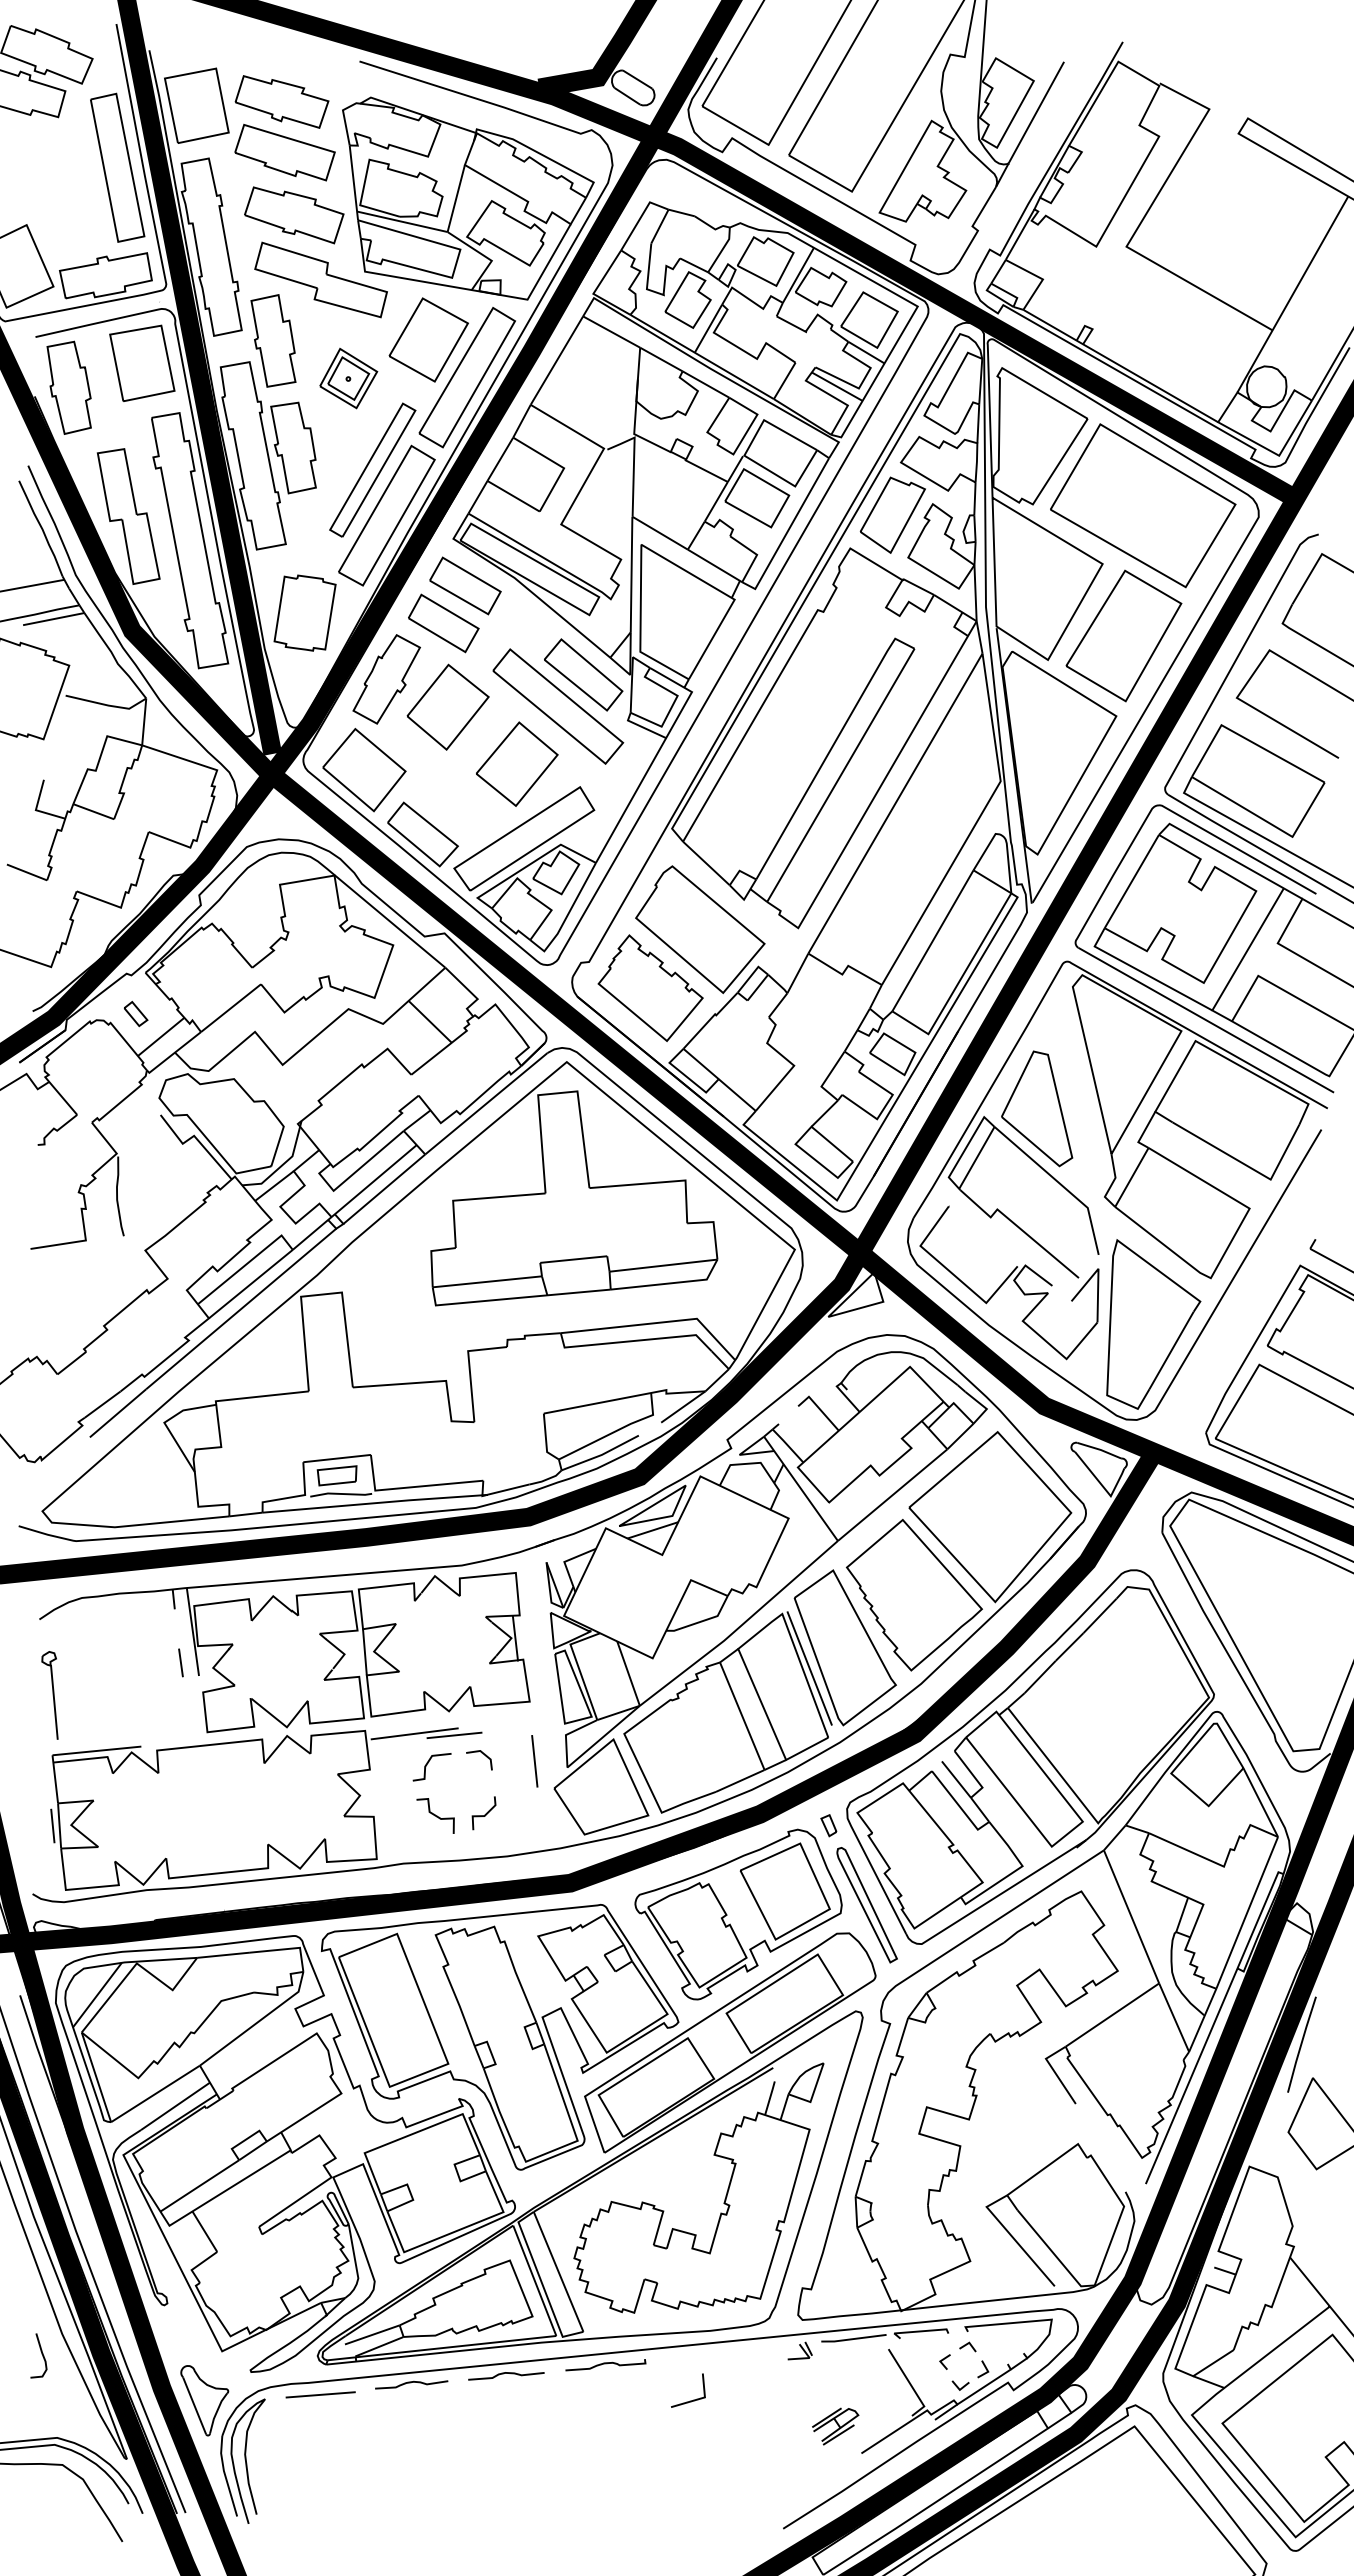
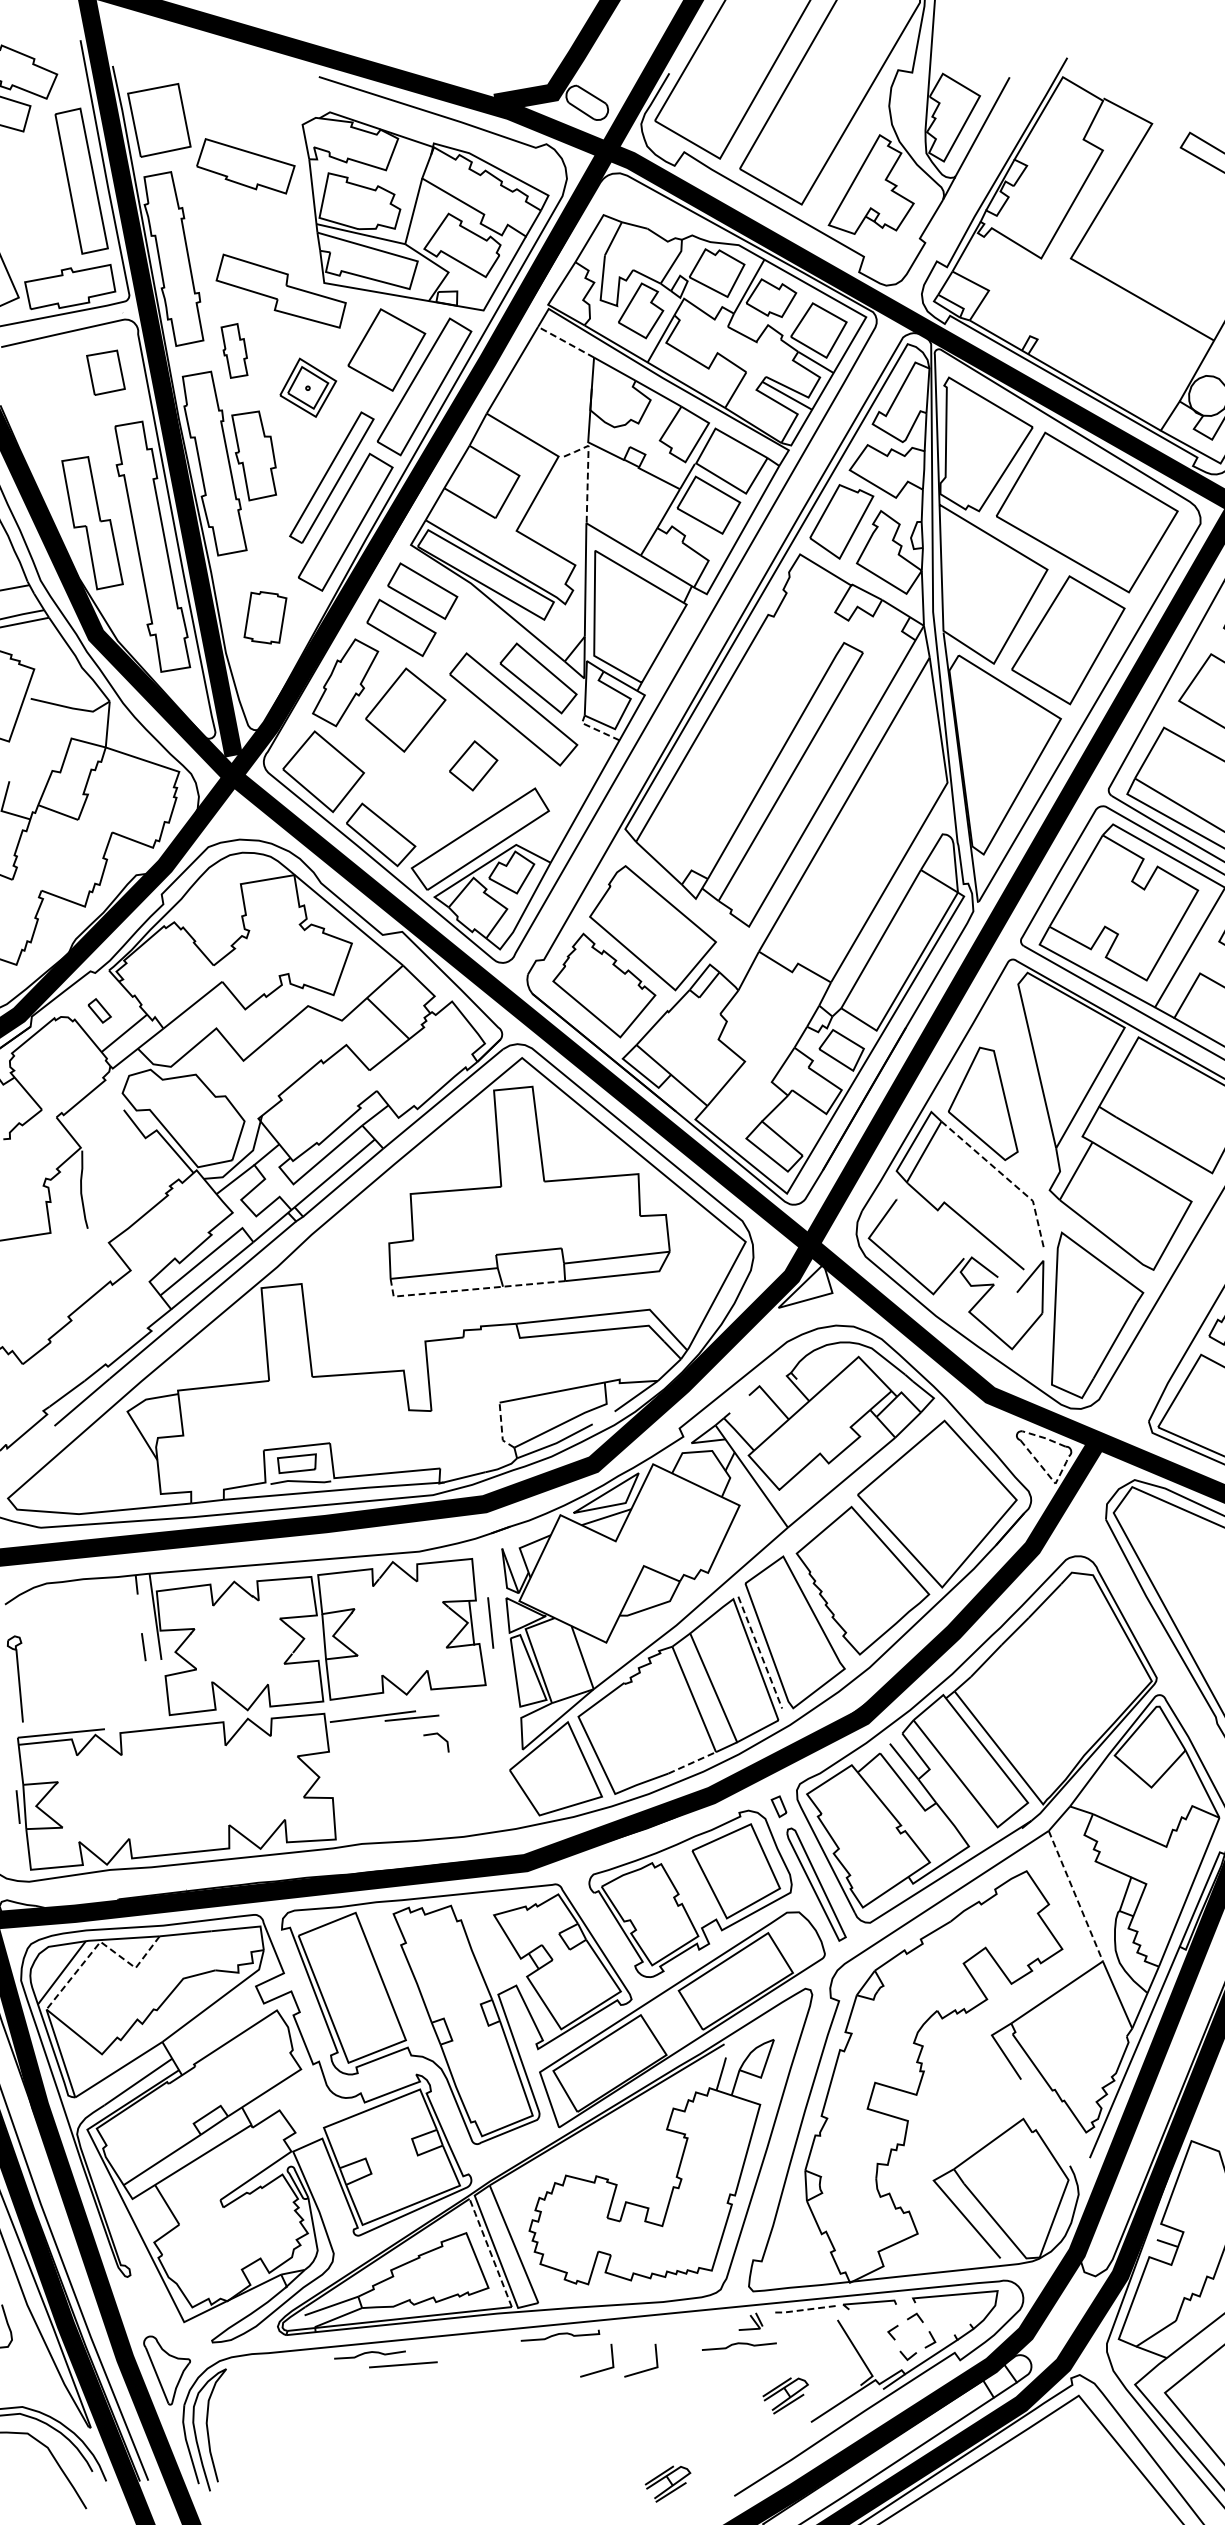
part: (281, 101) -> (242, 116), removed
part: (294, 215) -> (255, 227), removed
line: (611, 332) -> (565, 342), solid -> dashed
part: (273, 340) -> (234, 350), size x0.6
part: (142, 362) -> (106, 372), size x0.6
part: (68, 387) -> (33, 396), removed
line: (634, 460) -> (588, 468), solid -> dashed
part: (304, 612) -> (264, 617), size x0.7
line: (642, 727) -> (596, 729), solid -> dashed
part: (517, 763) -> (473, 765), size x0.6
line: (1059, 1183) -> (1005, 1177), solid -> dashed
line: (513, 1298) -> (469, 1289), solid -> dashed
line: (546, 1440) -> (502, 1429), solid -> dashed
line: (1099, 1449) -> (1044, 1437), solid -> dashed
line: (1103, 1487) -> (1048, 1475), solid -> dashed
line: (809, 1668) -> (760, 1652), solid -> dashed
line: (534, 1761) -> (490, 1623), moved
line: (427, 1765) -> (385, 1747), removed
line: (740, 1780) -> (692, 1762), solid -> dashed
line: (484, 1814) -> (441, 1795), removed
curve: (435, 1815) -> (393, 1796), removed
line: (1131, 1917) -> (1075, 1896), solid -> dashed
line: (136, 1964) -> (100, 1942), solid -> dashed
line: (534, 2280) -> (490, 2252), solid -> dashed
line: (853, 2339) -> (803, 2310), solid -> dashed
curve: (506, 2373) -> (739, 2343), moved
line: (320, 2394) -> (403, 2364), moved
line: (644, 2400) -> (598, 2370), added
part: (715, 2516) -> (667, 2484), added

